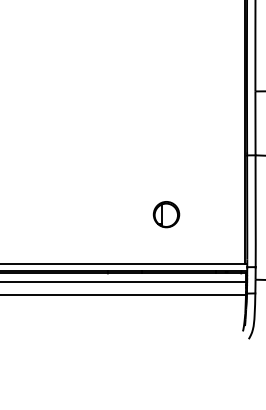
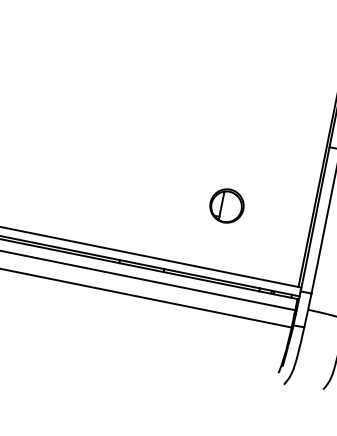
part: (166, 214) -> (226, 205), moved

